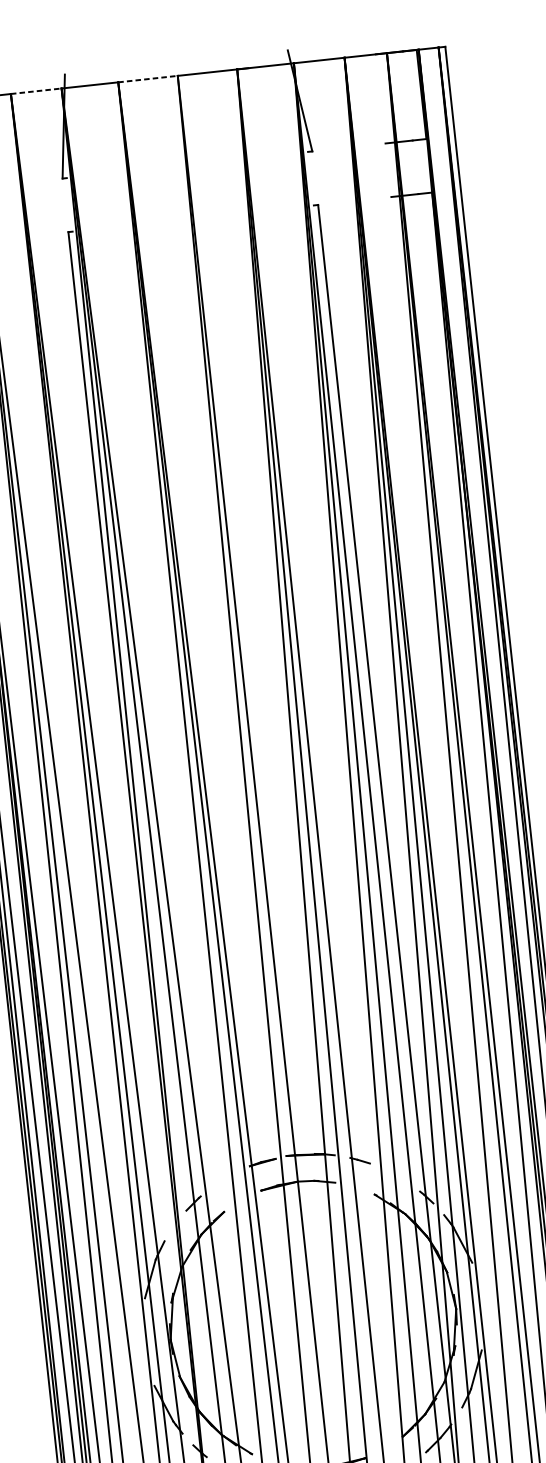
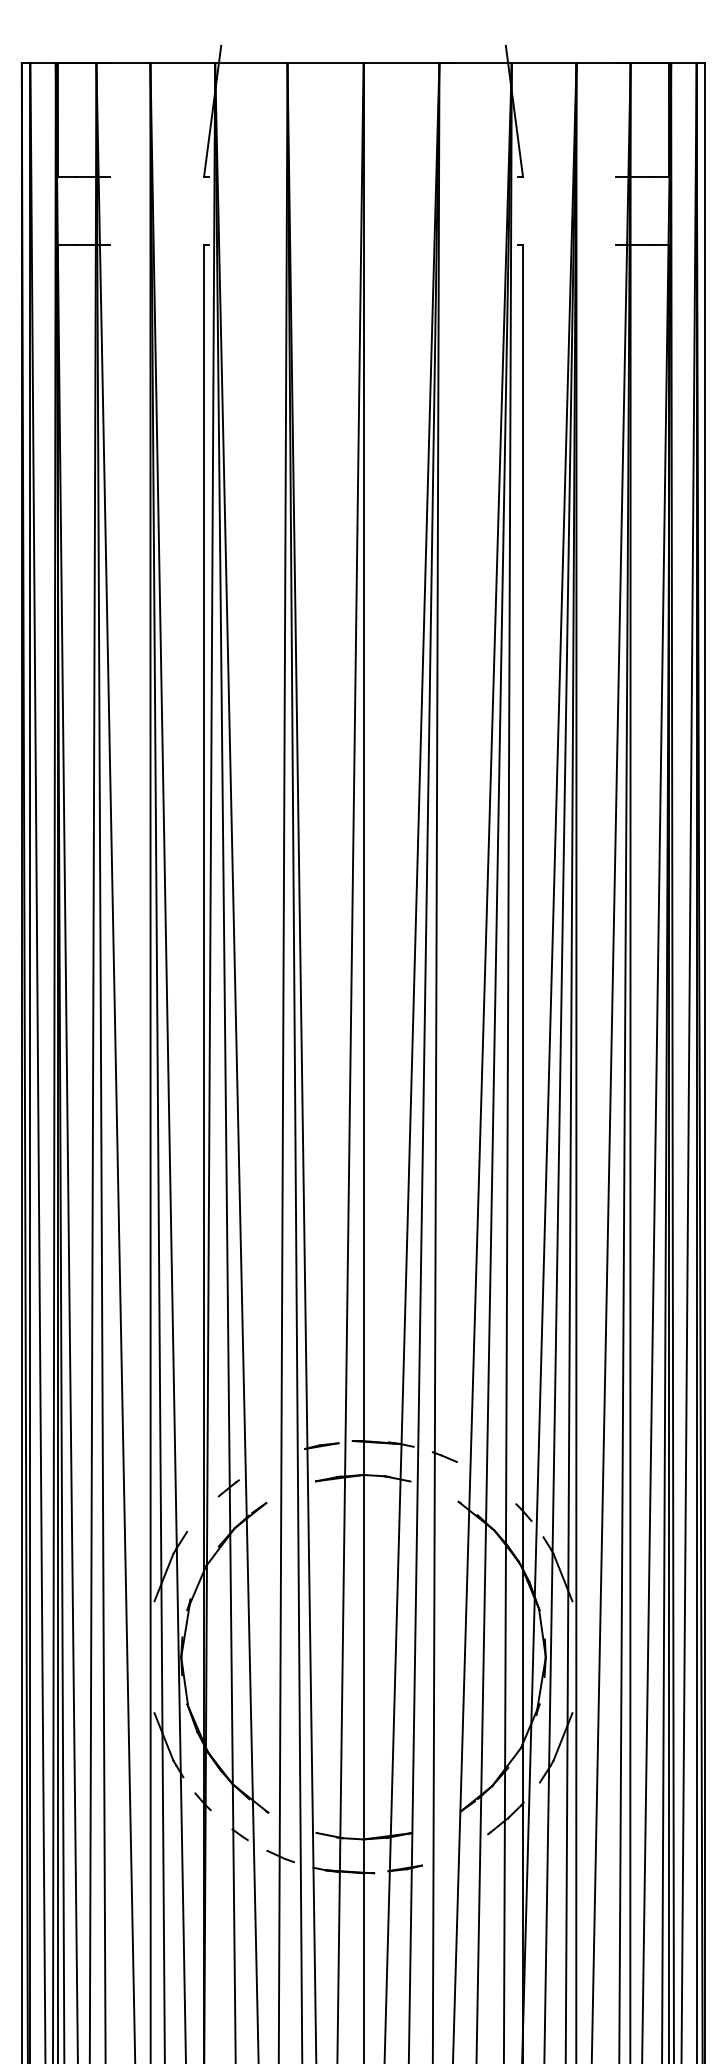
line: (148, 78) -> (326, 62), dashed -> solid
line: (36, 90) -> (183, 62), dashed -> solid

